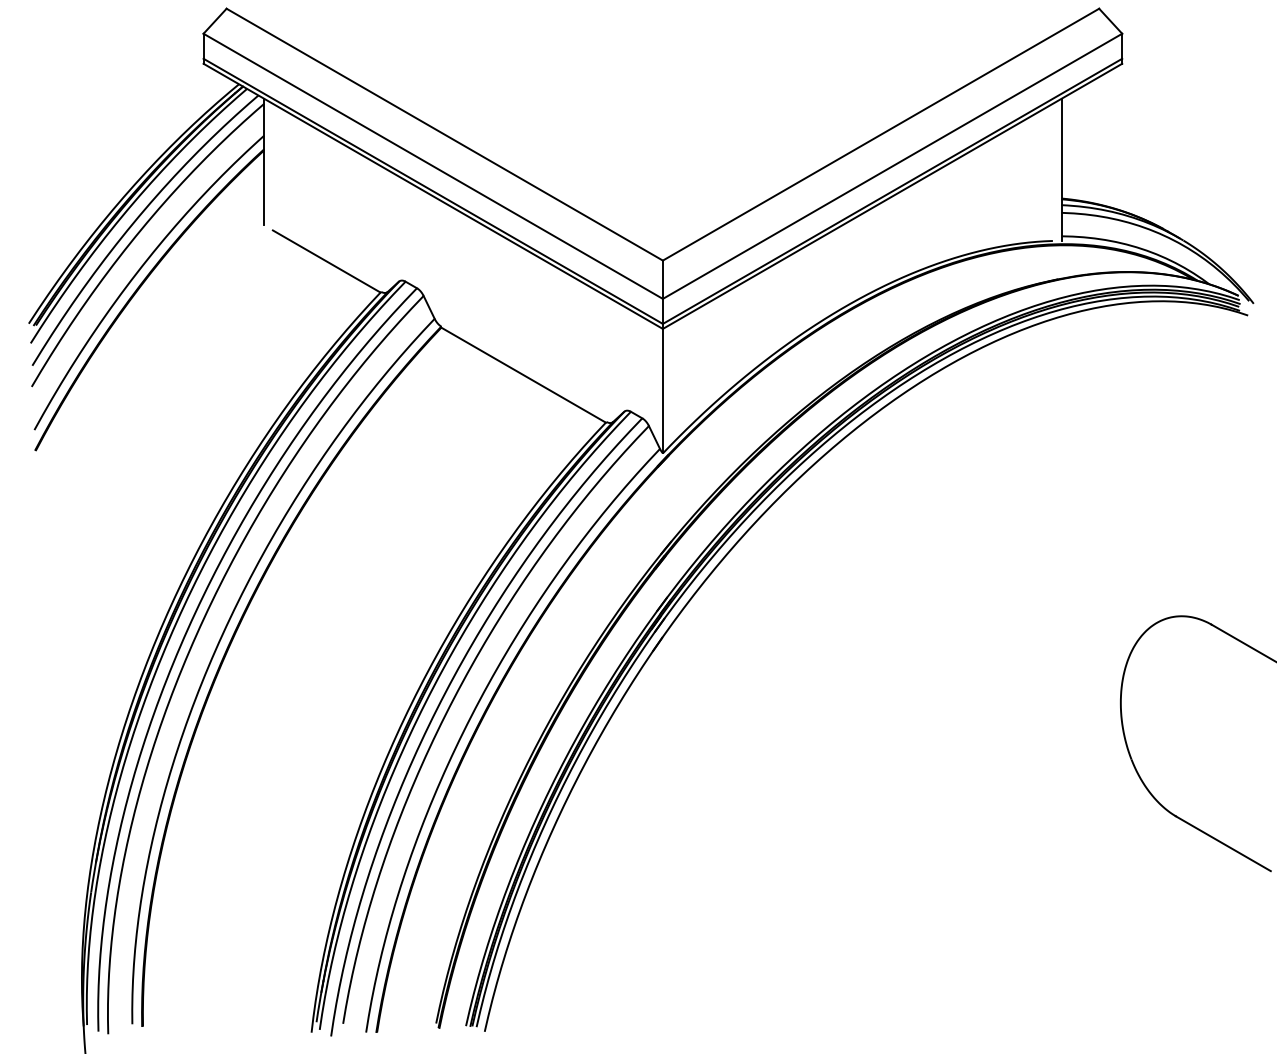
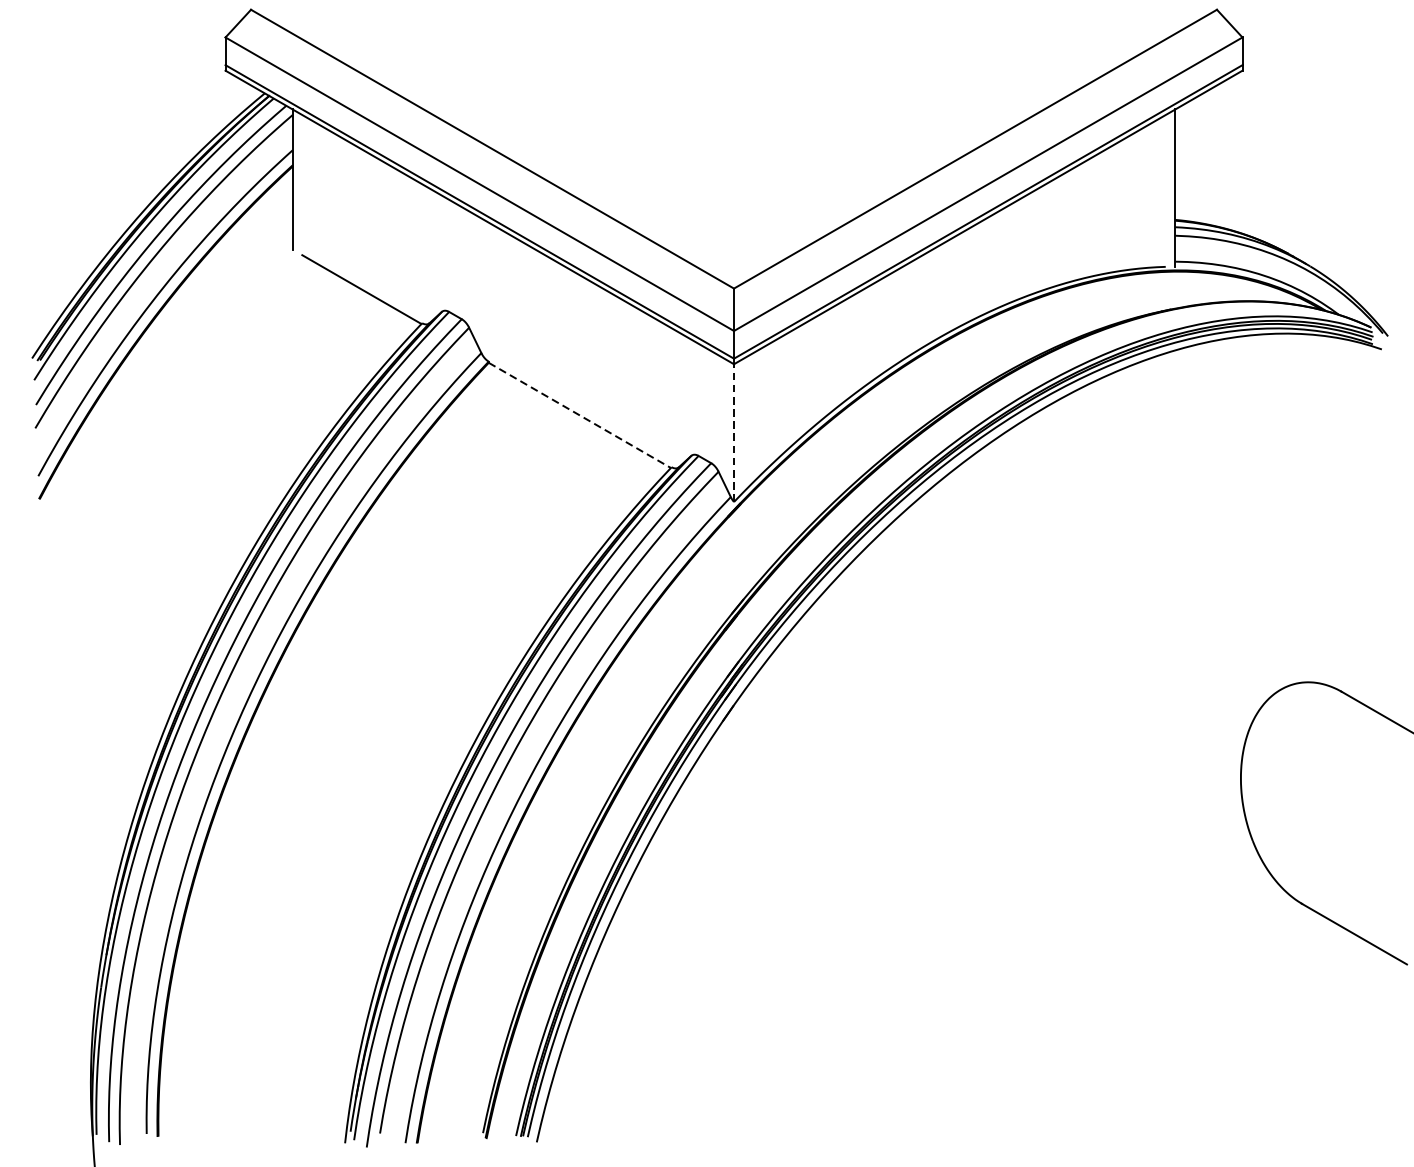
line: (523, 375) -> (579, 415), solid -> dashed
line: (662, 390) -> (733, 432), solid -> dashed

